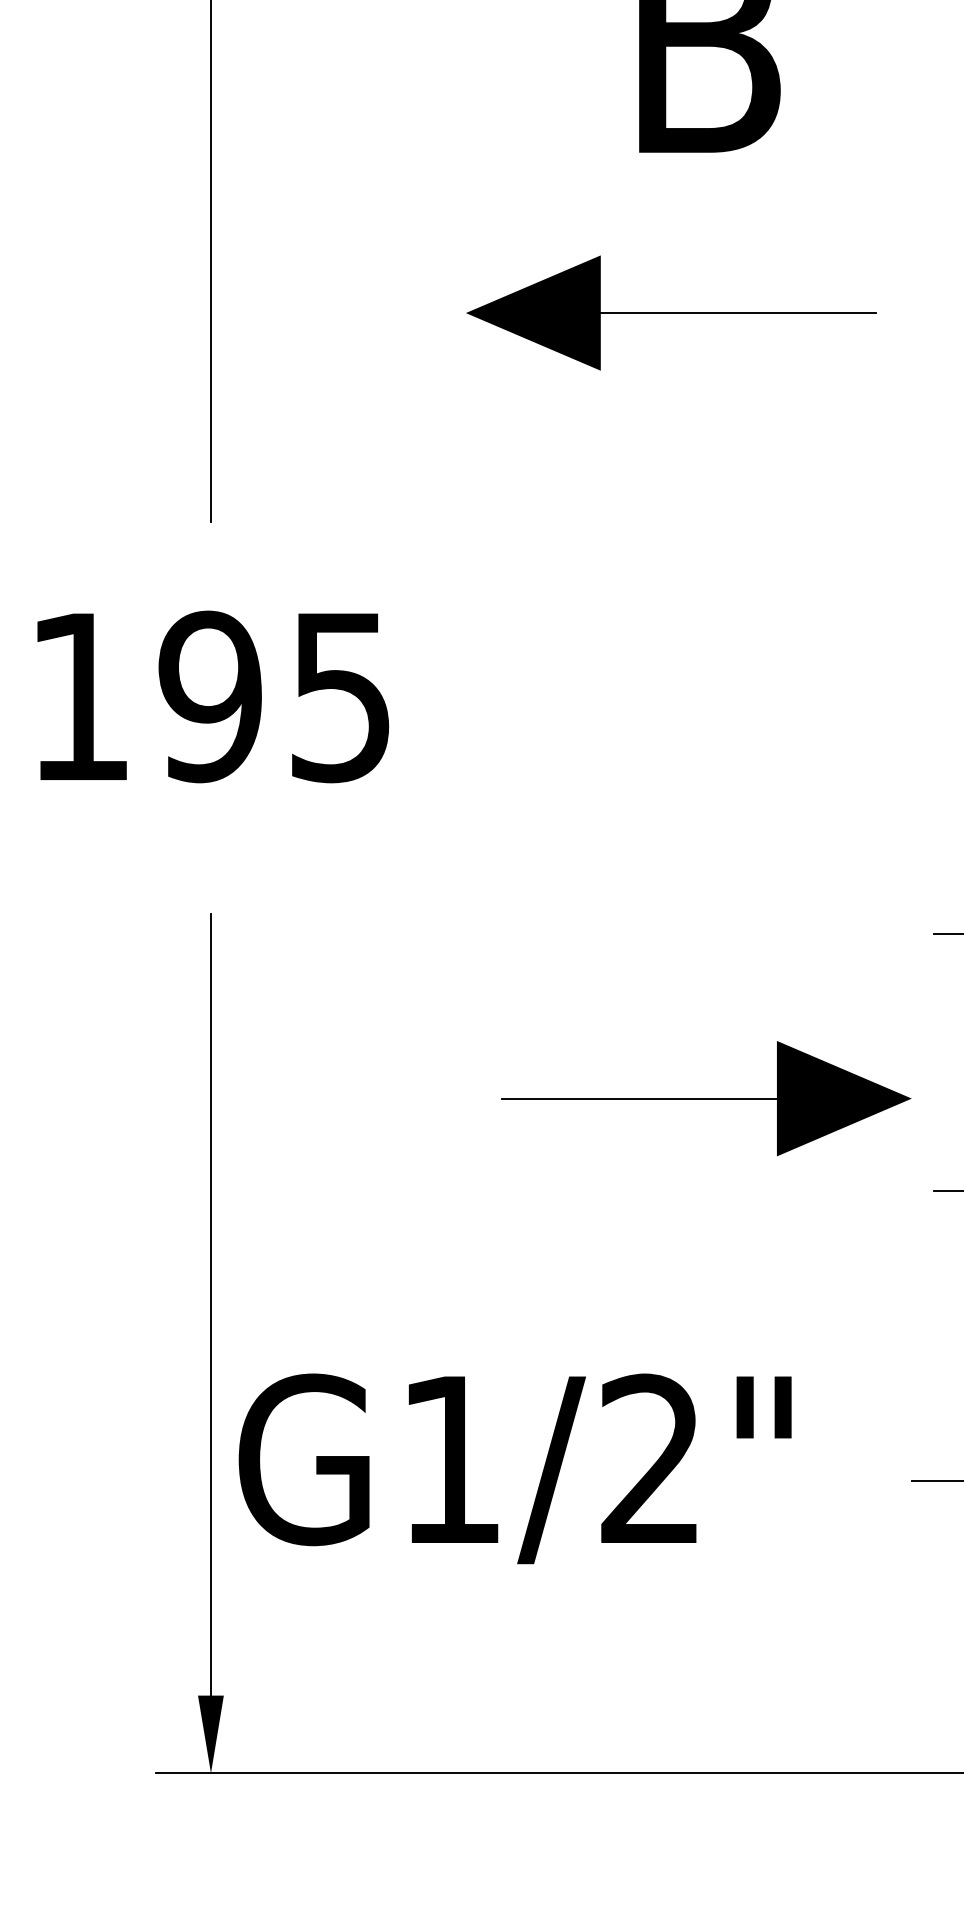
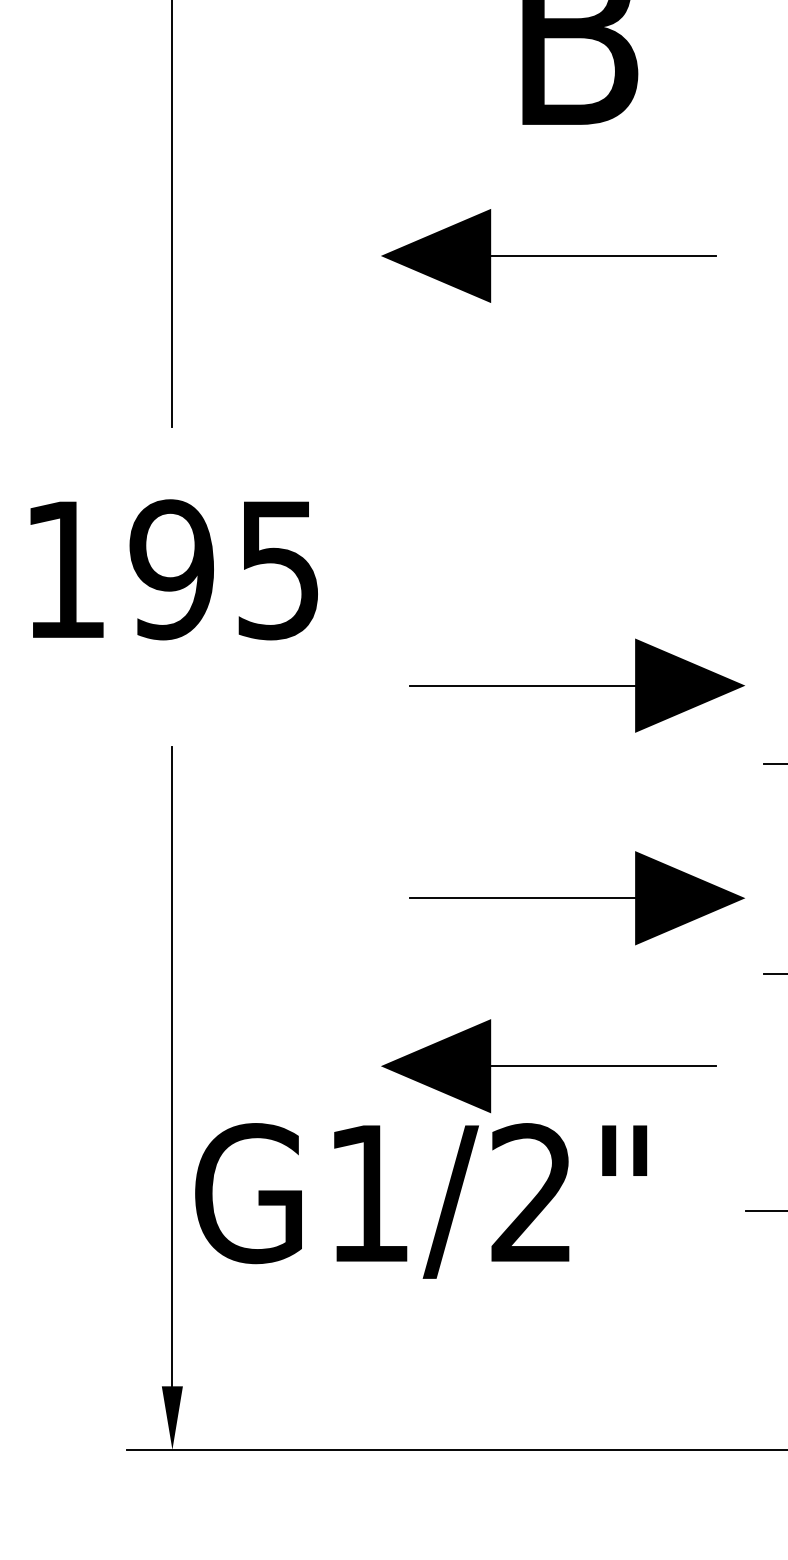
part: (706, 838) -> (577, 685), added
part: (671, 1303) -> (548, 1065), added

